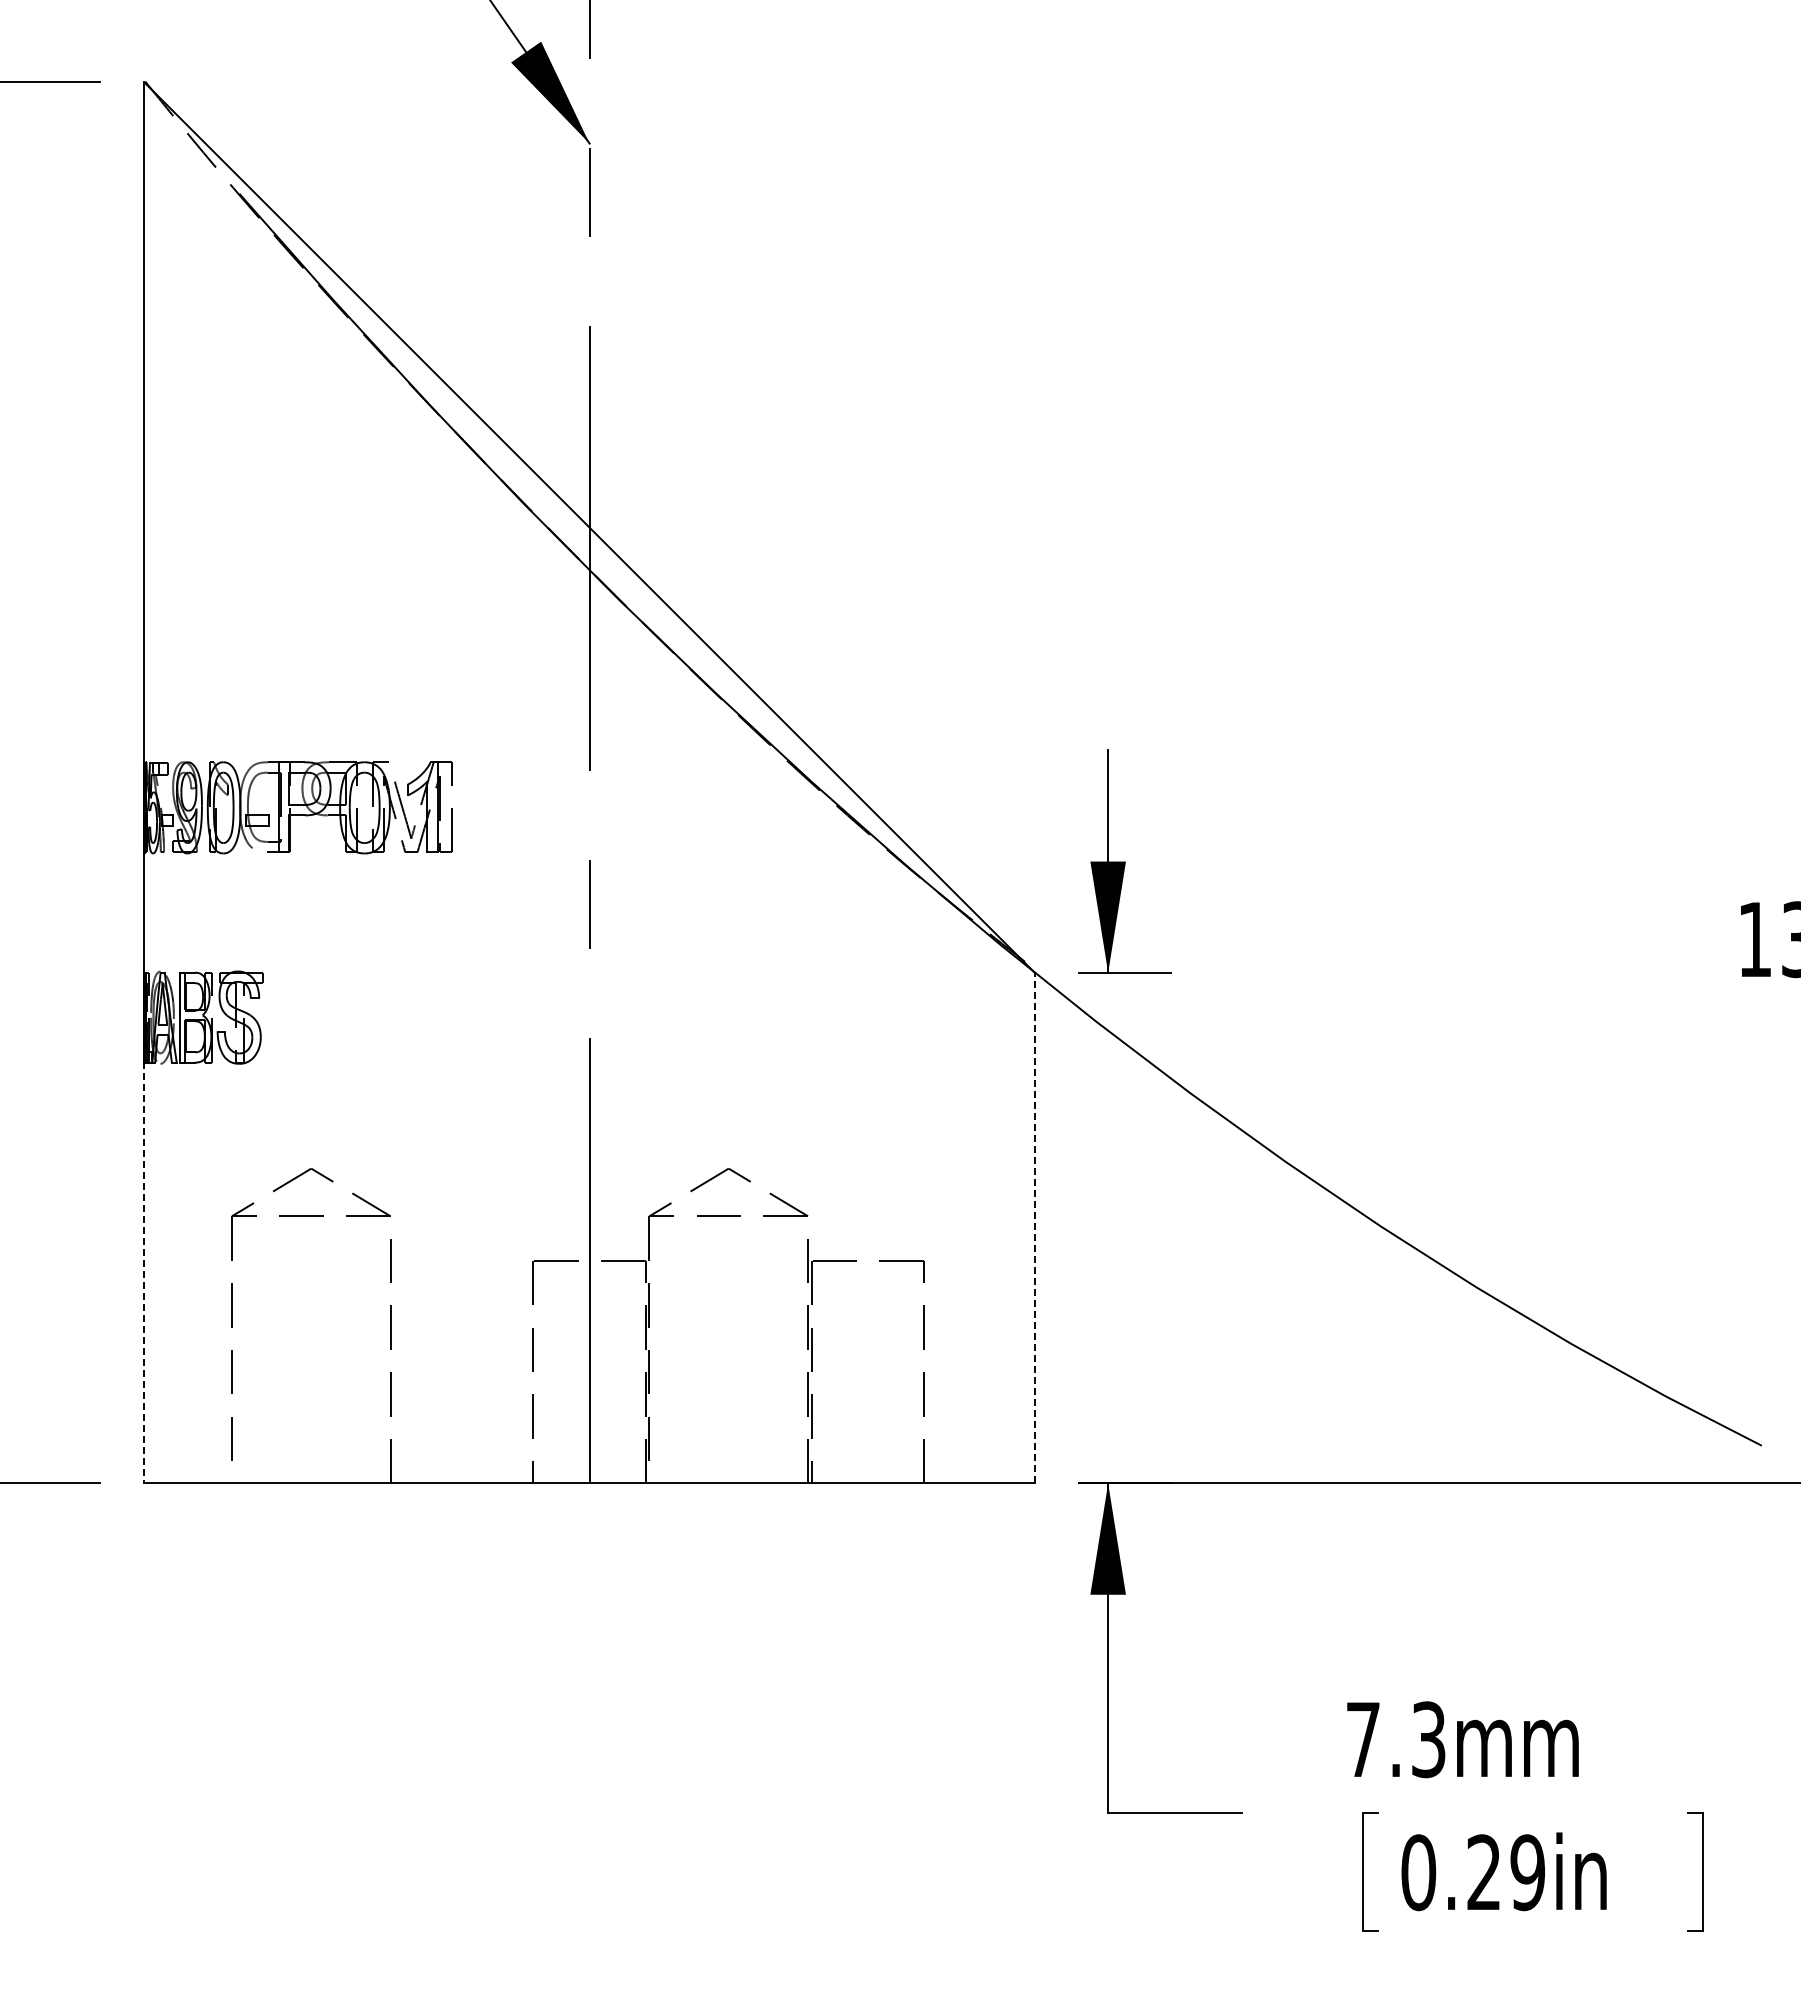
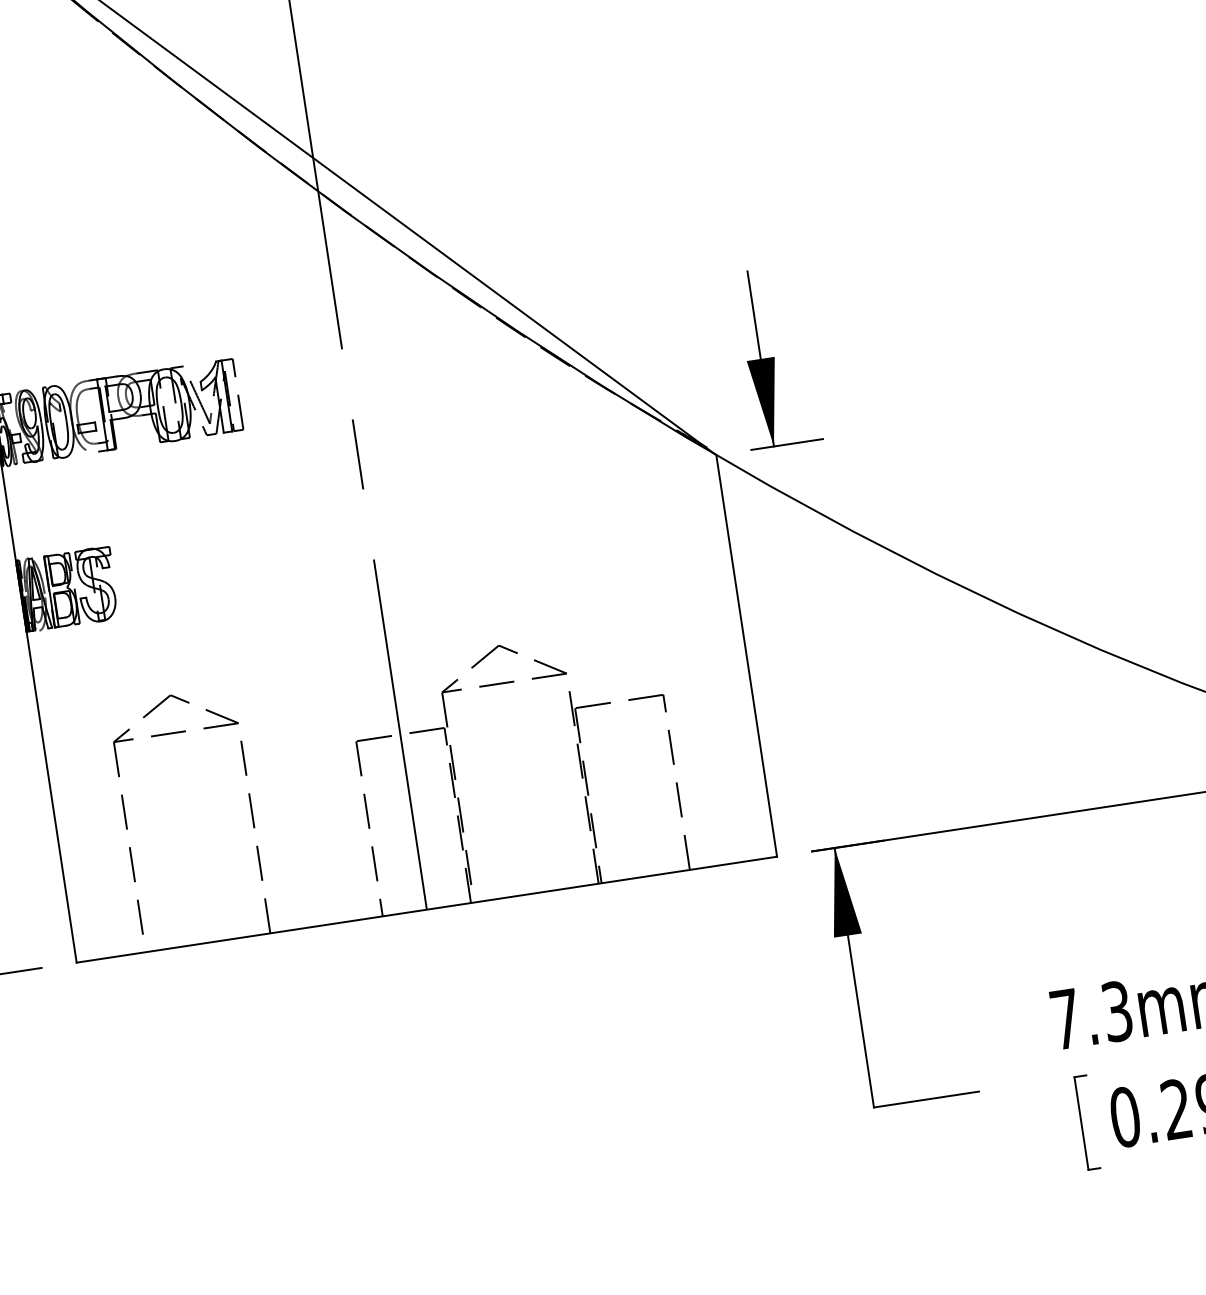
line: (1034, 1227) -> (746, 655), dashed -> solid
line: (144, 1272) -> (51, 796), dashed -> solid

